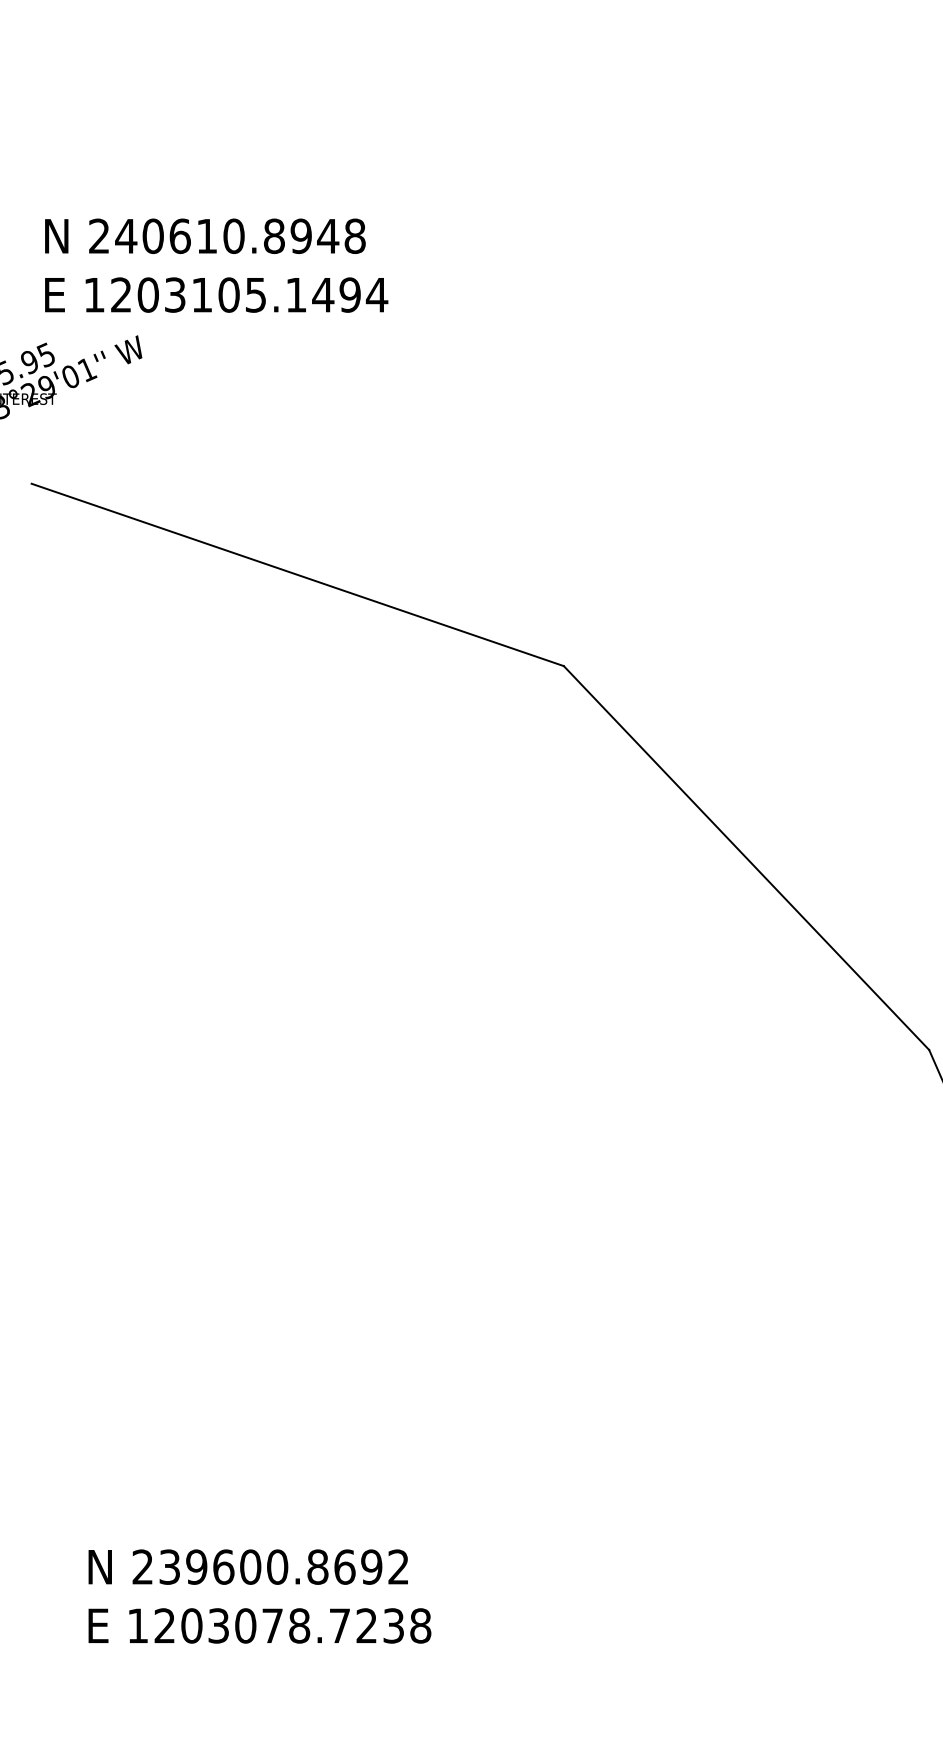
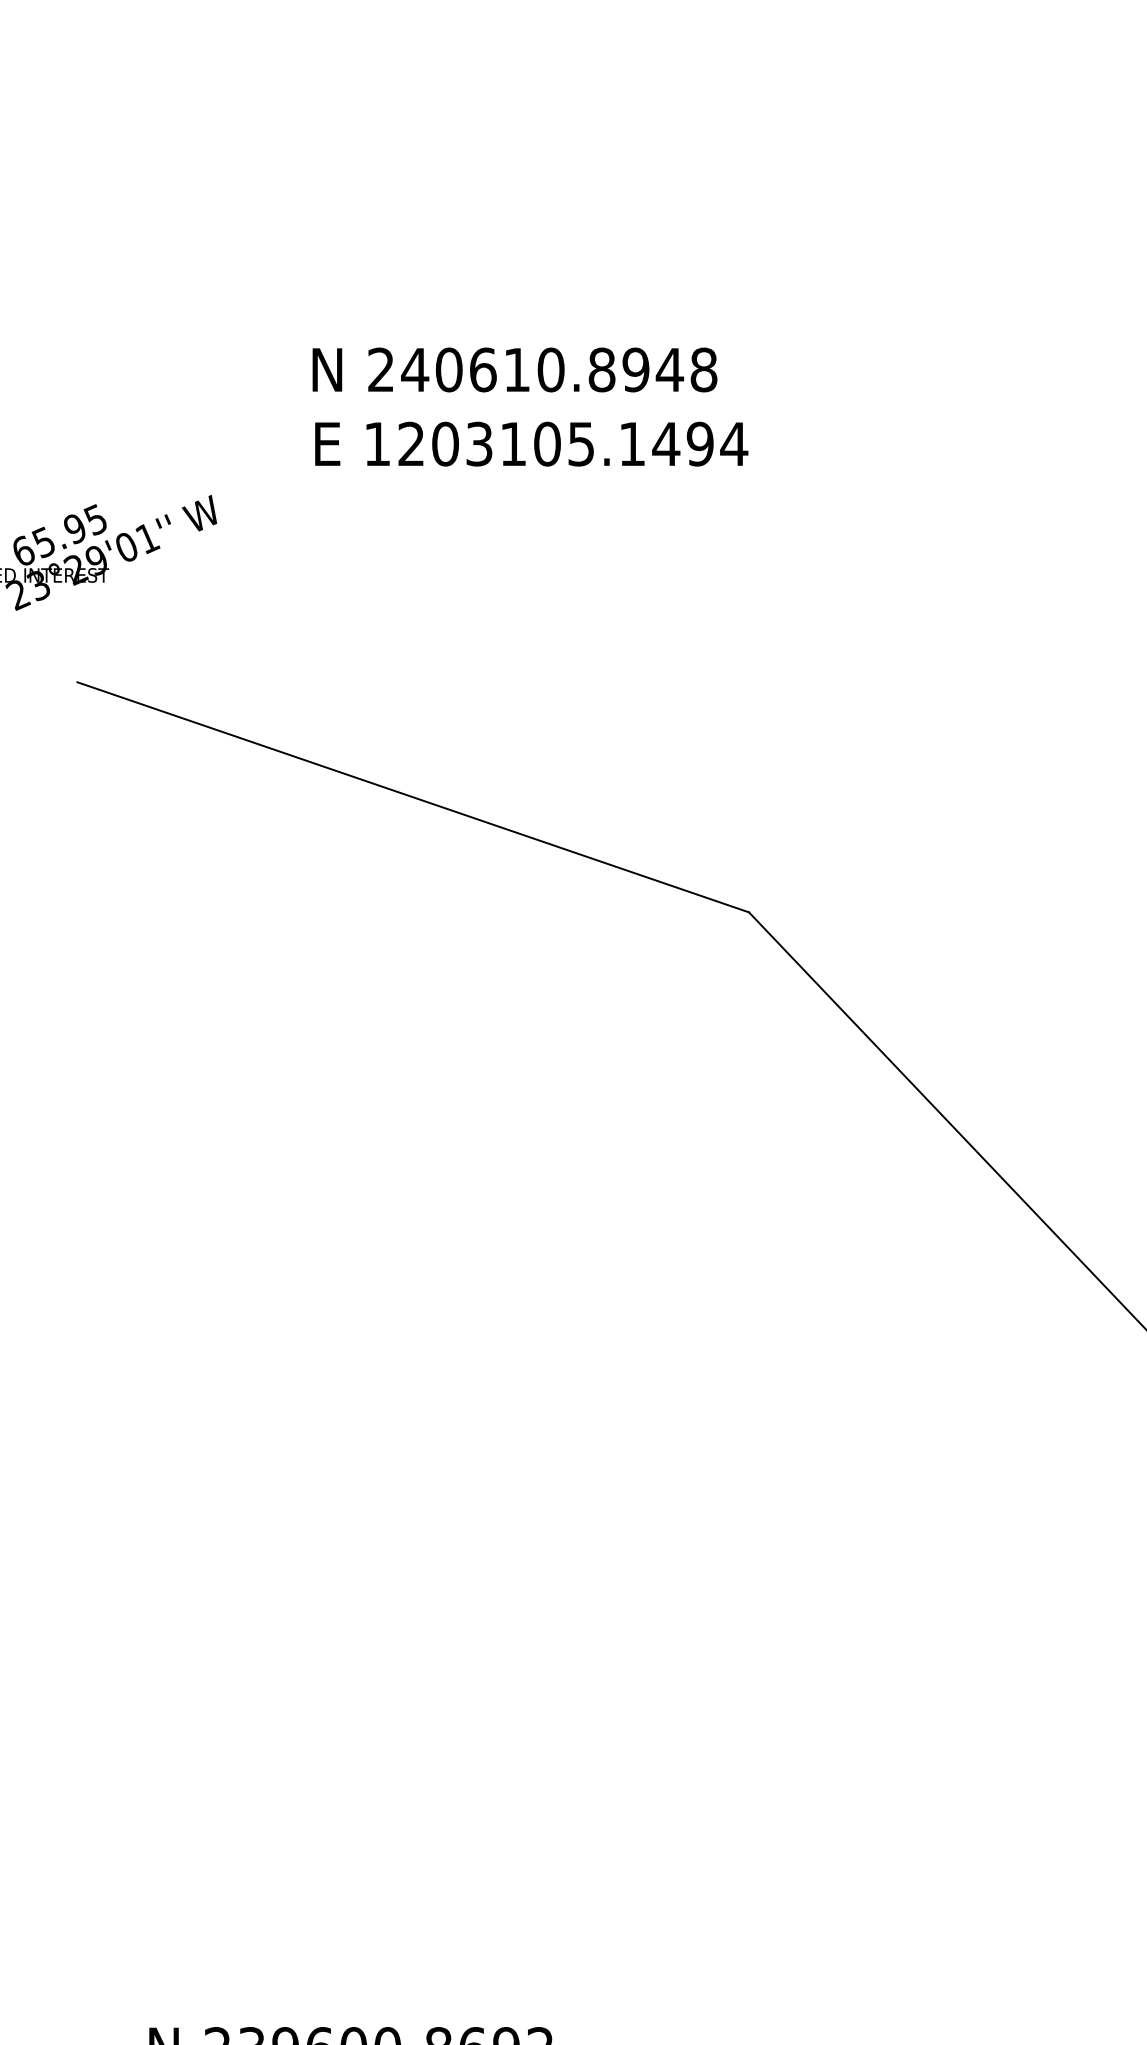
text: (205, 235) -> (515, 368), moved
text: (216, 294) -> (531, 443), moved

